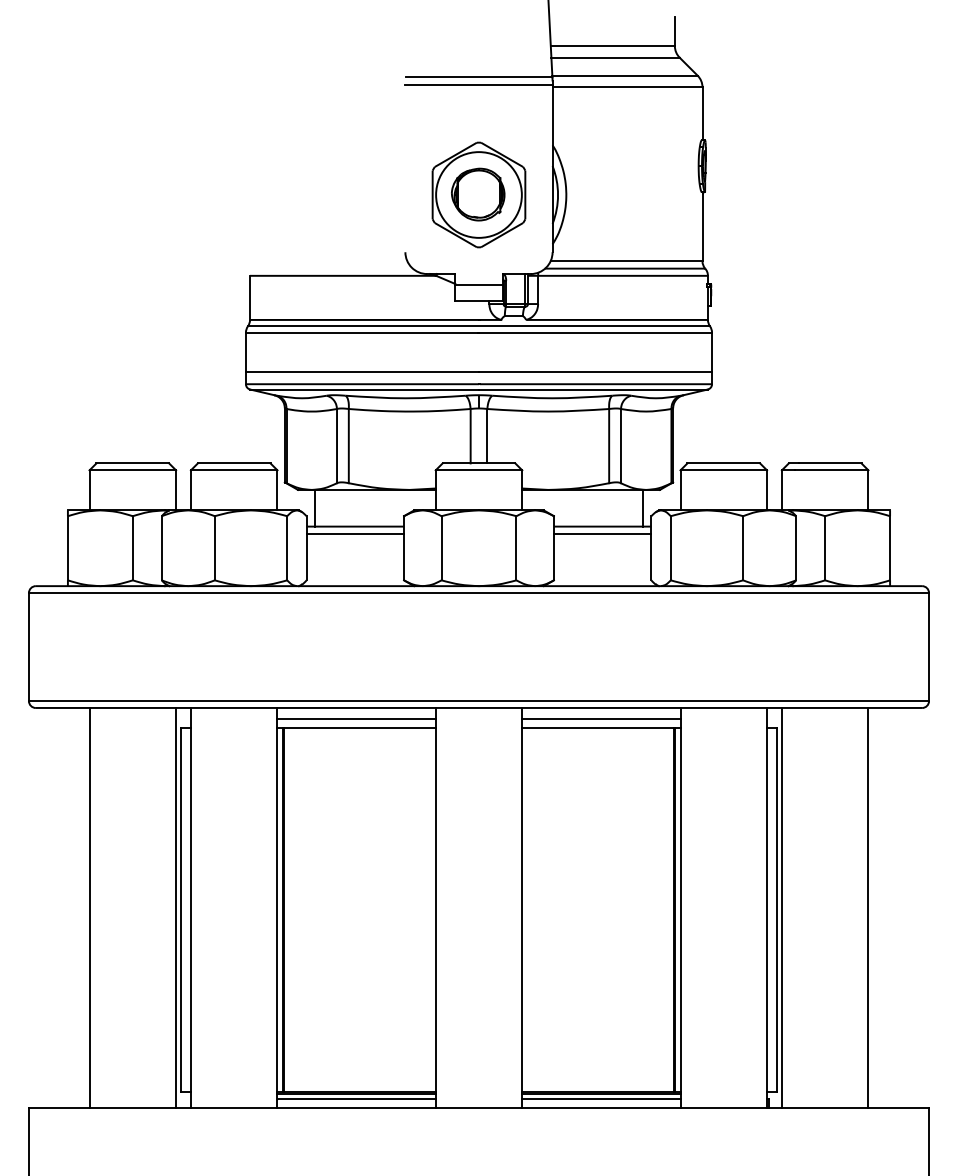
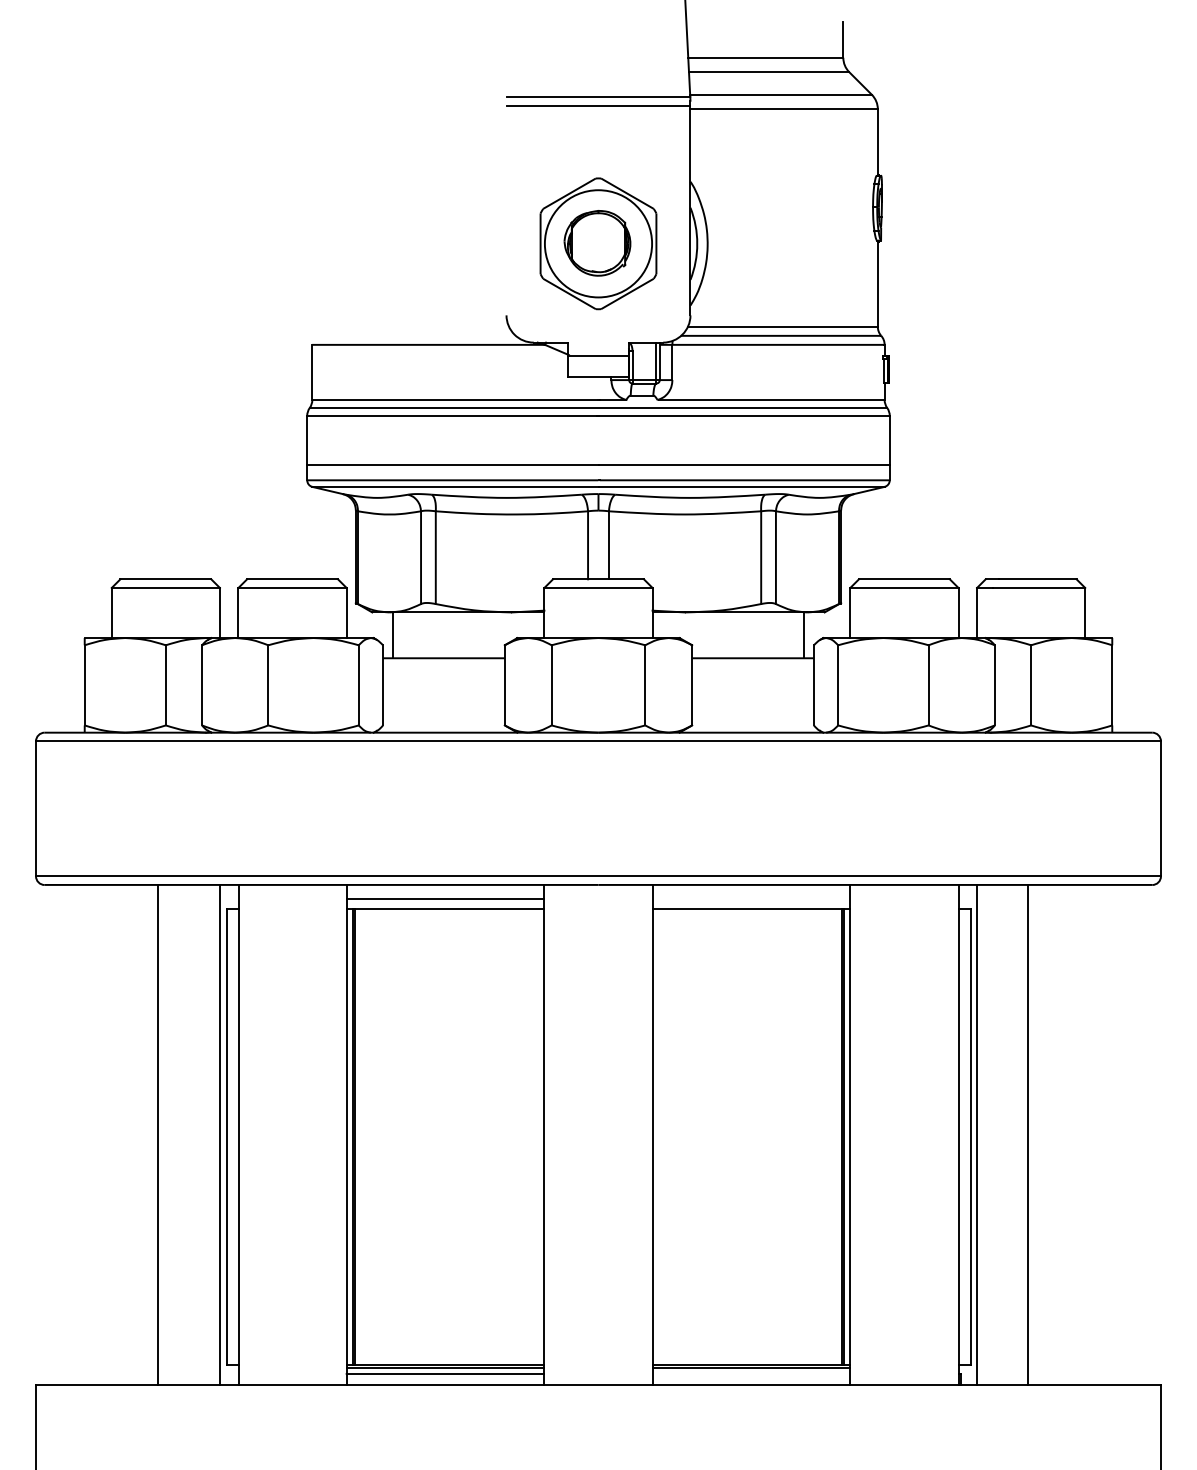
line: (355, 533) -> (444, 666), removed
line: (602, 533) -> (752, 666), removed
line: (601, 718) -> (751, 898), removed
line: (89, 907) -> (157, 1134), moved
line: (868, 907) -> (1027, 1134), moved
line: (601, 1099) -> (751, 1374), removed

